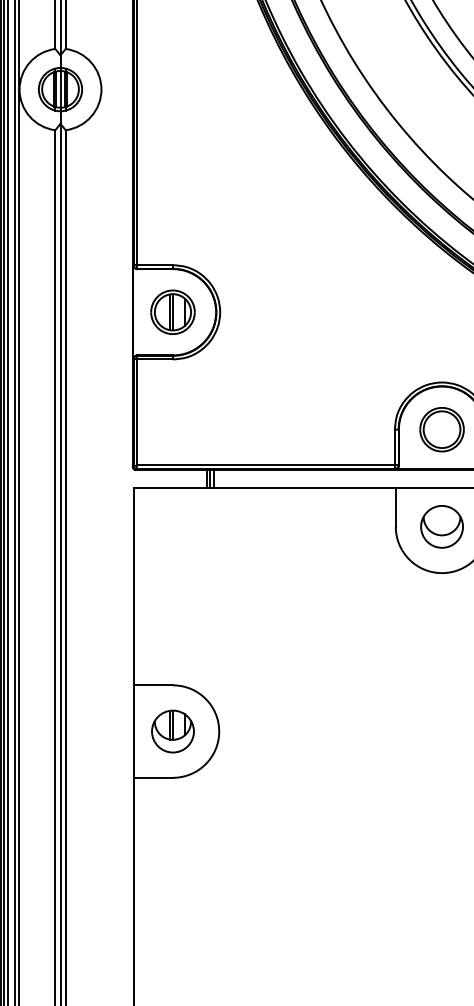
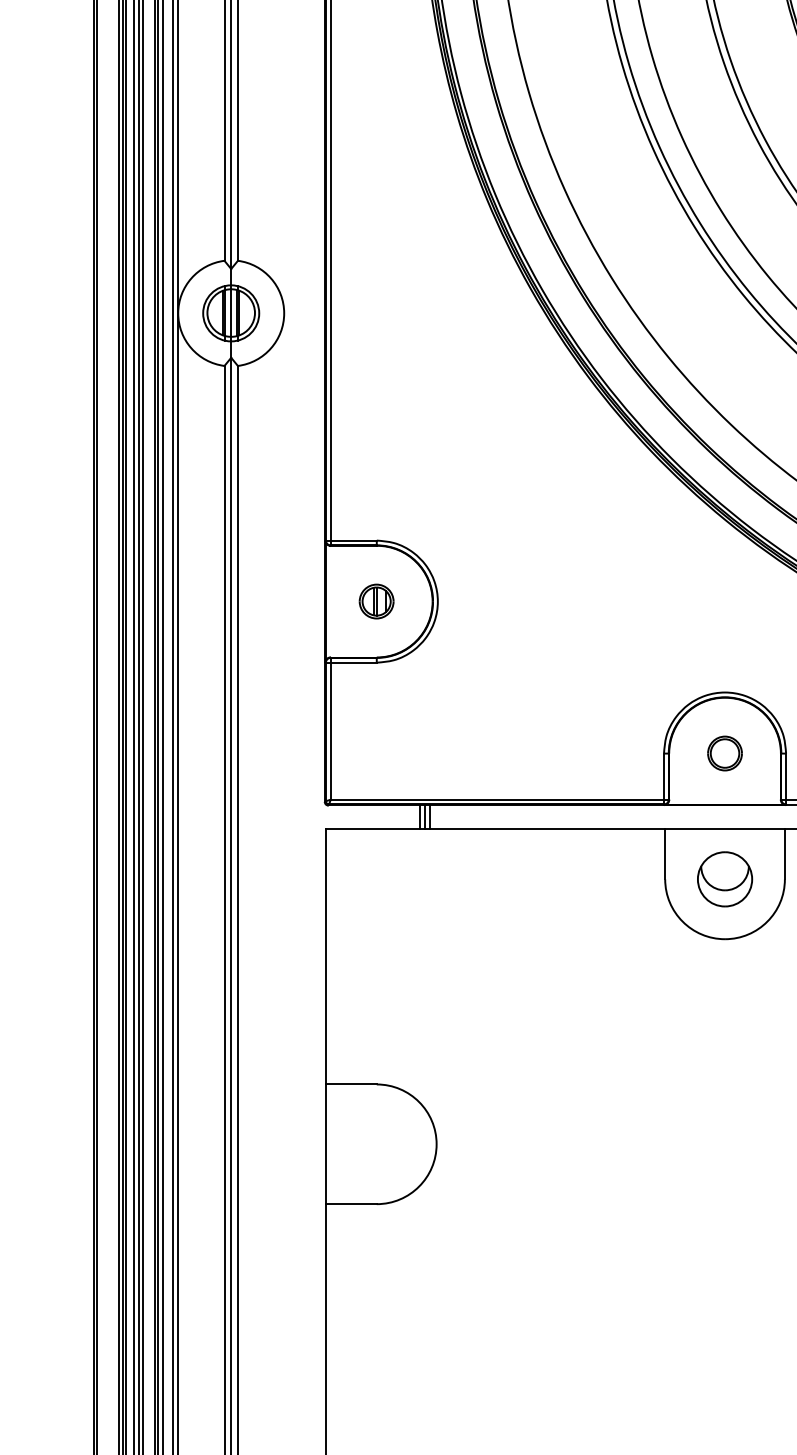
part: (172, 312) -> (376, 601), size x0.6
part: (441, 429) -> (724, 753), size x0.6
part: (172, 731) -> (376, 1144), removed

